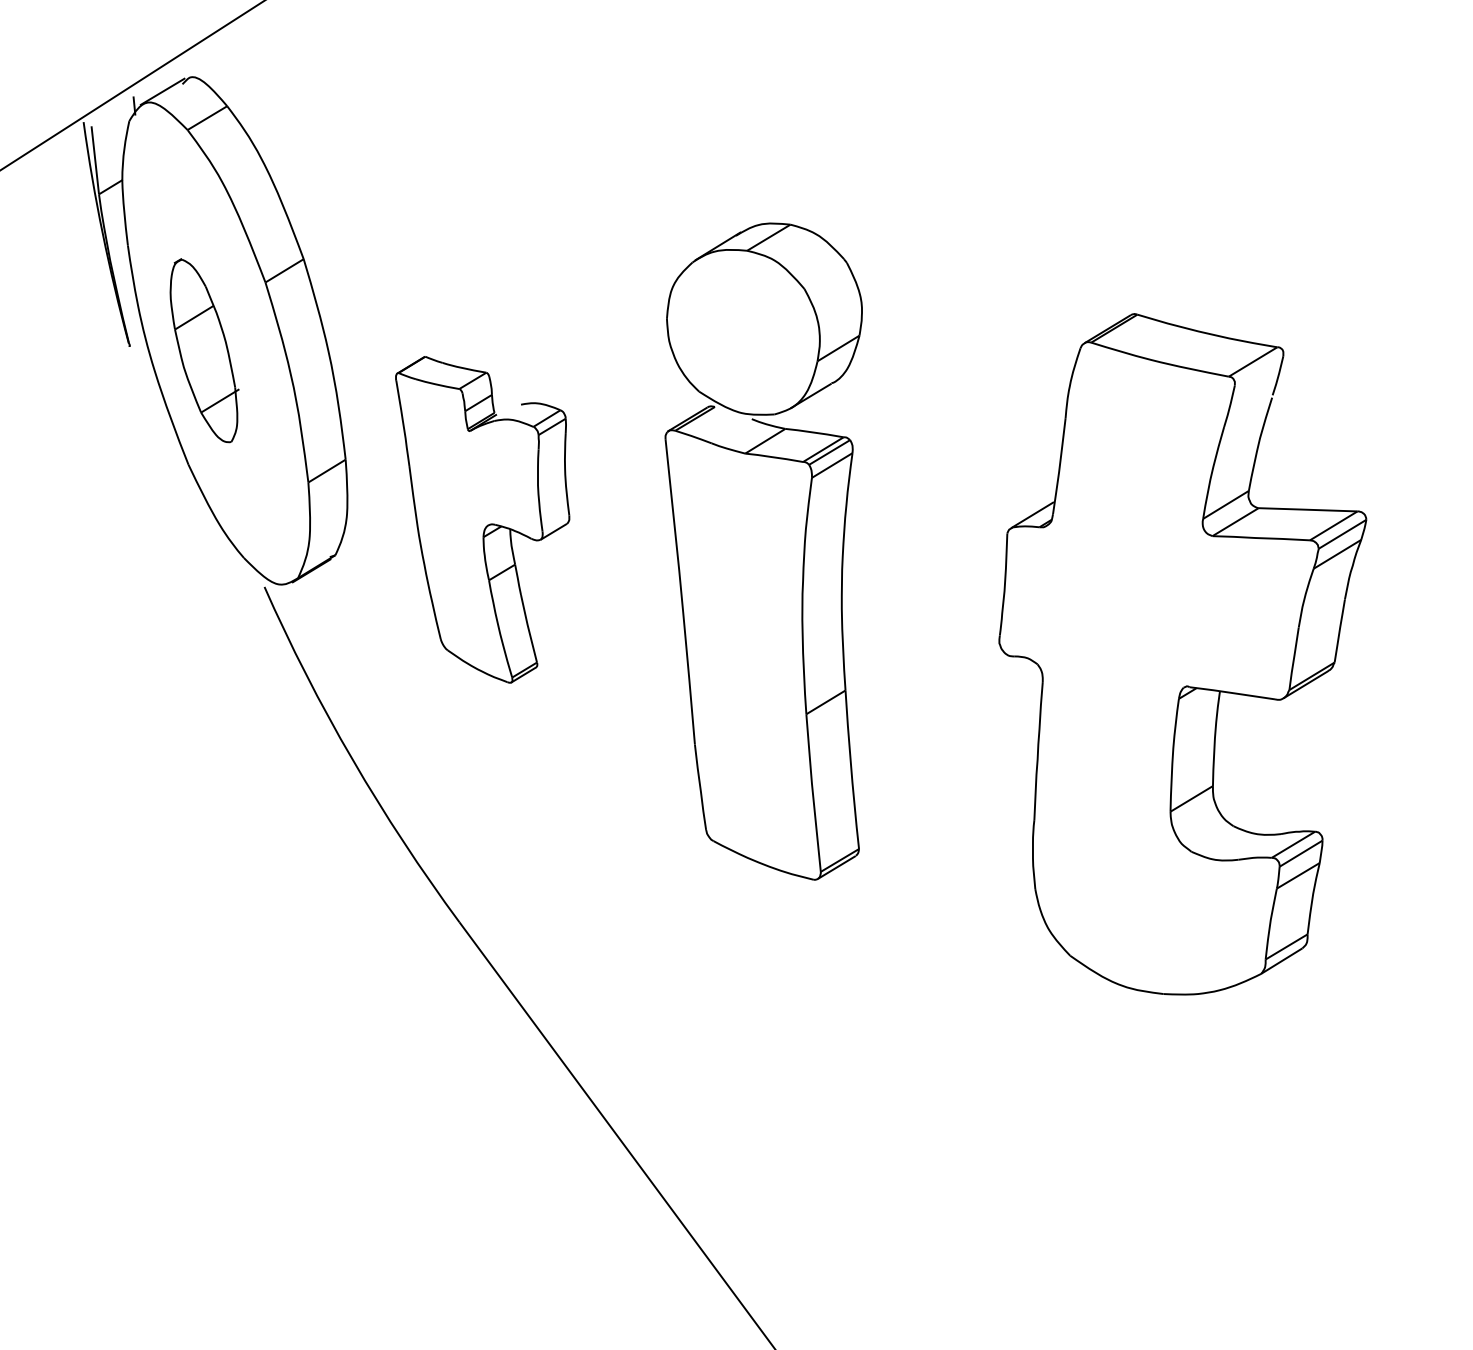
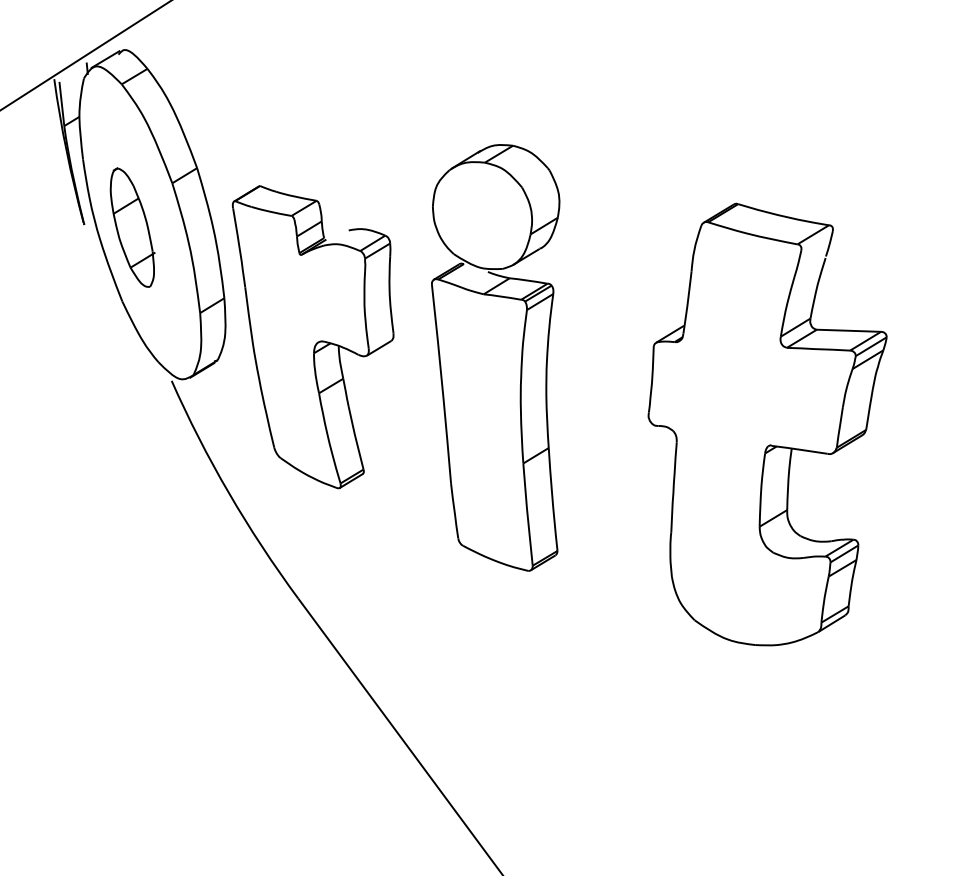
part: (483, 520) -> (313, 337), size x1.43

